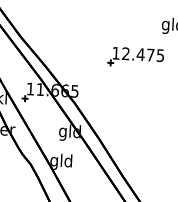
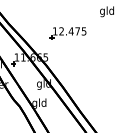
part: (134, 57) -> (67, 33), moved

